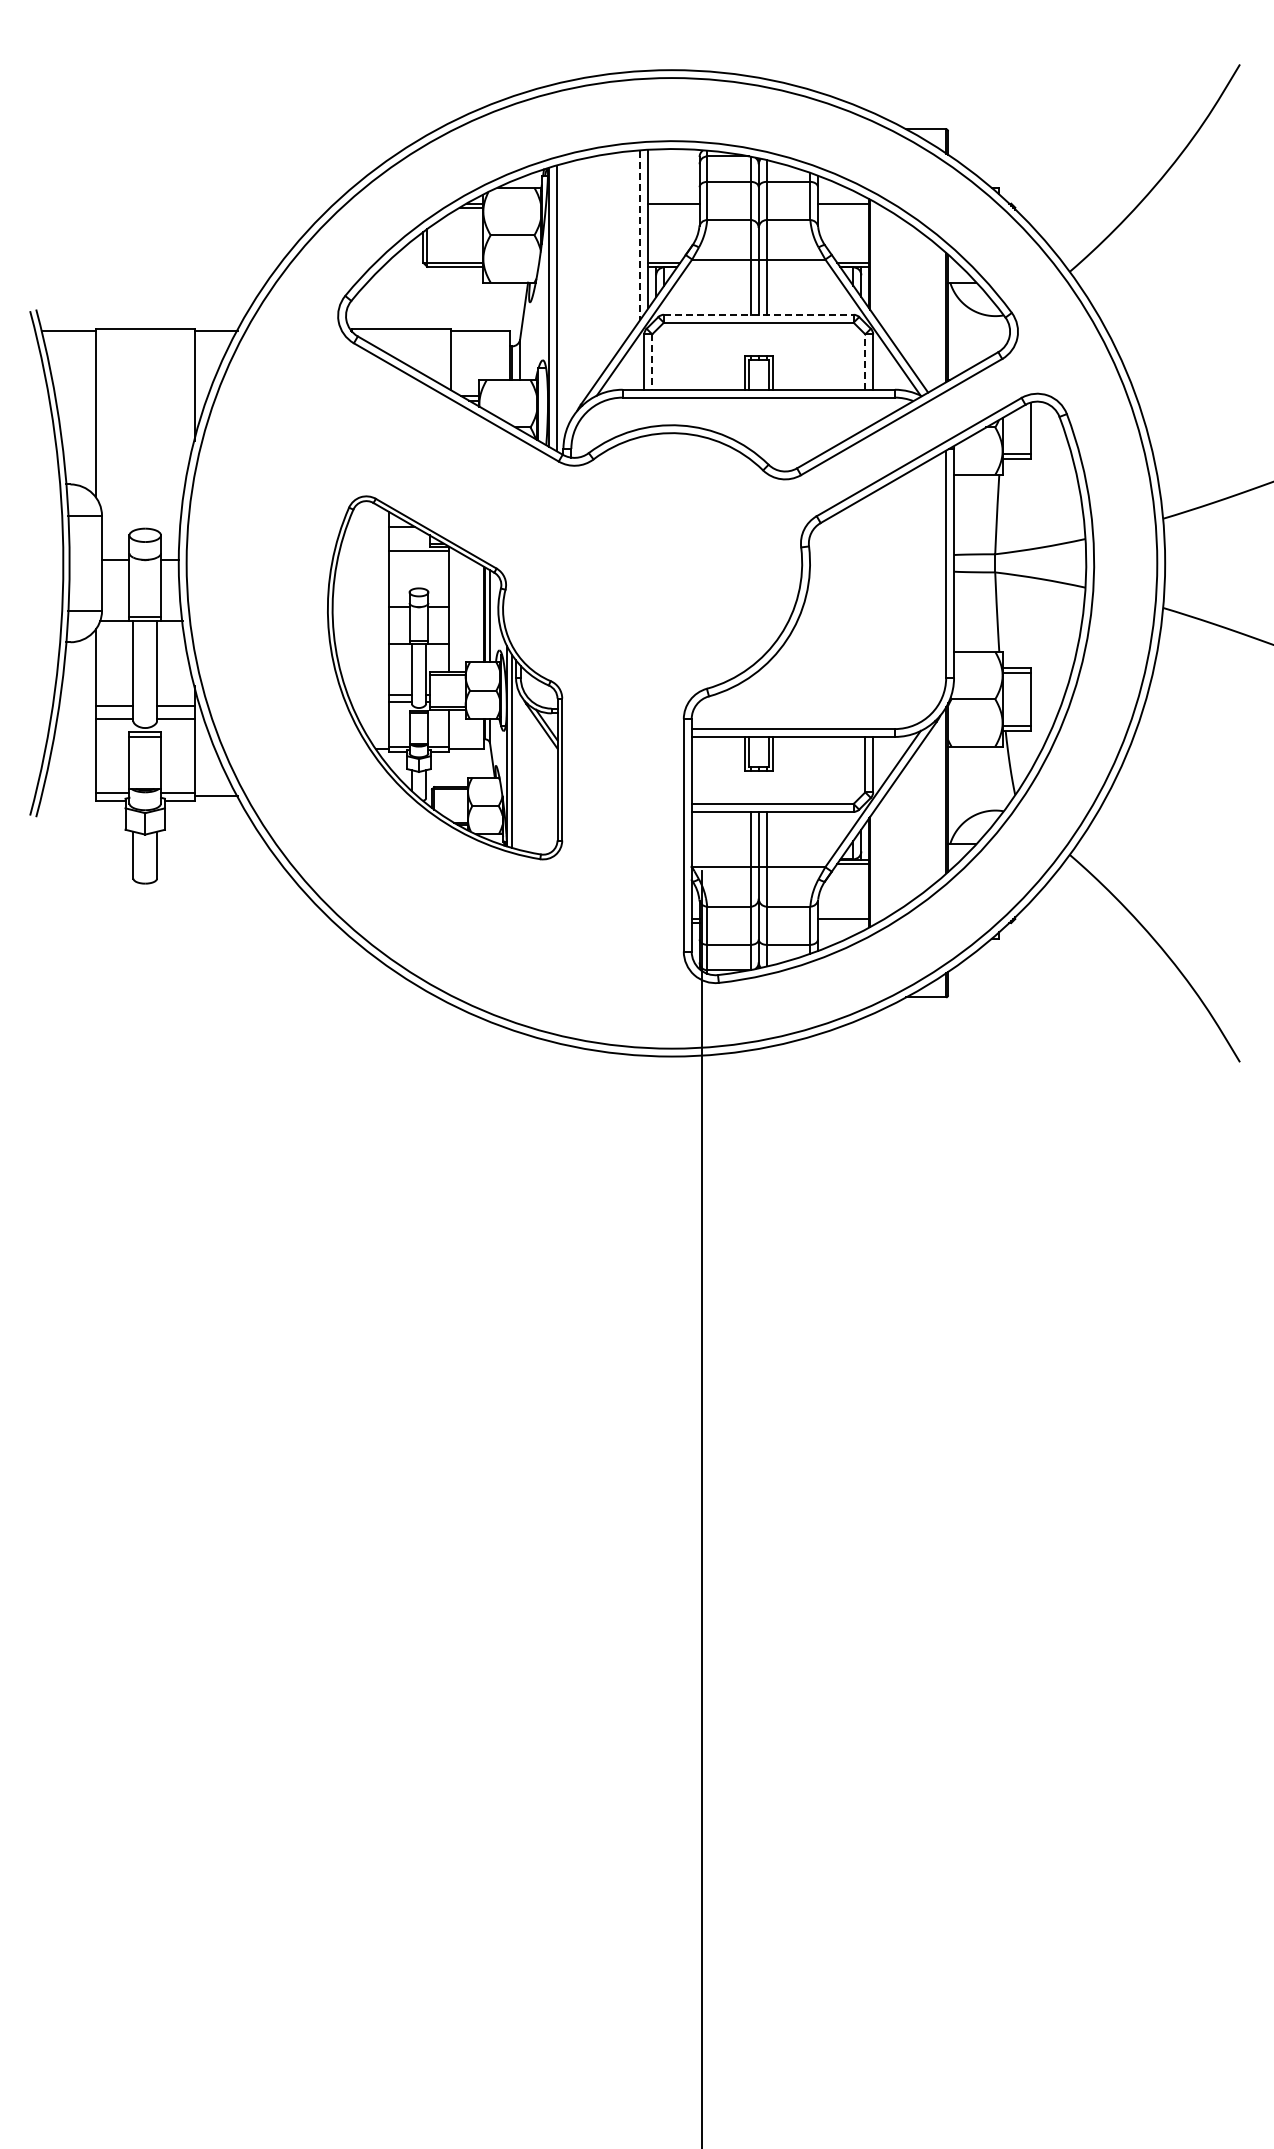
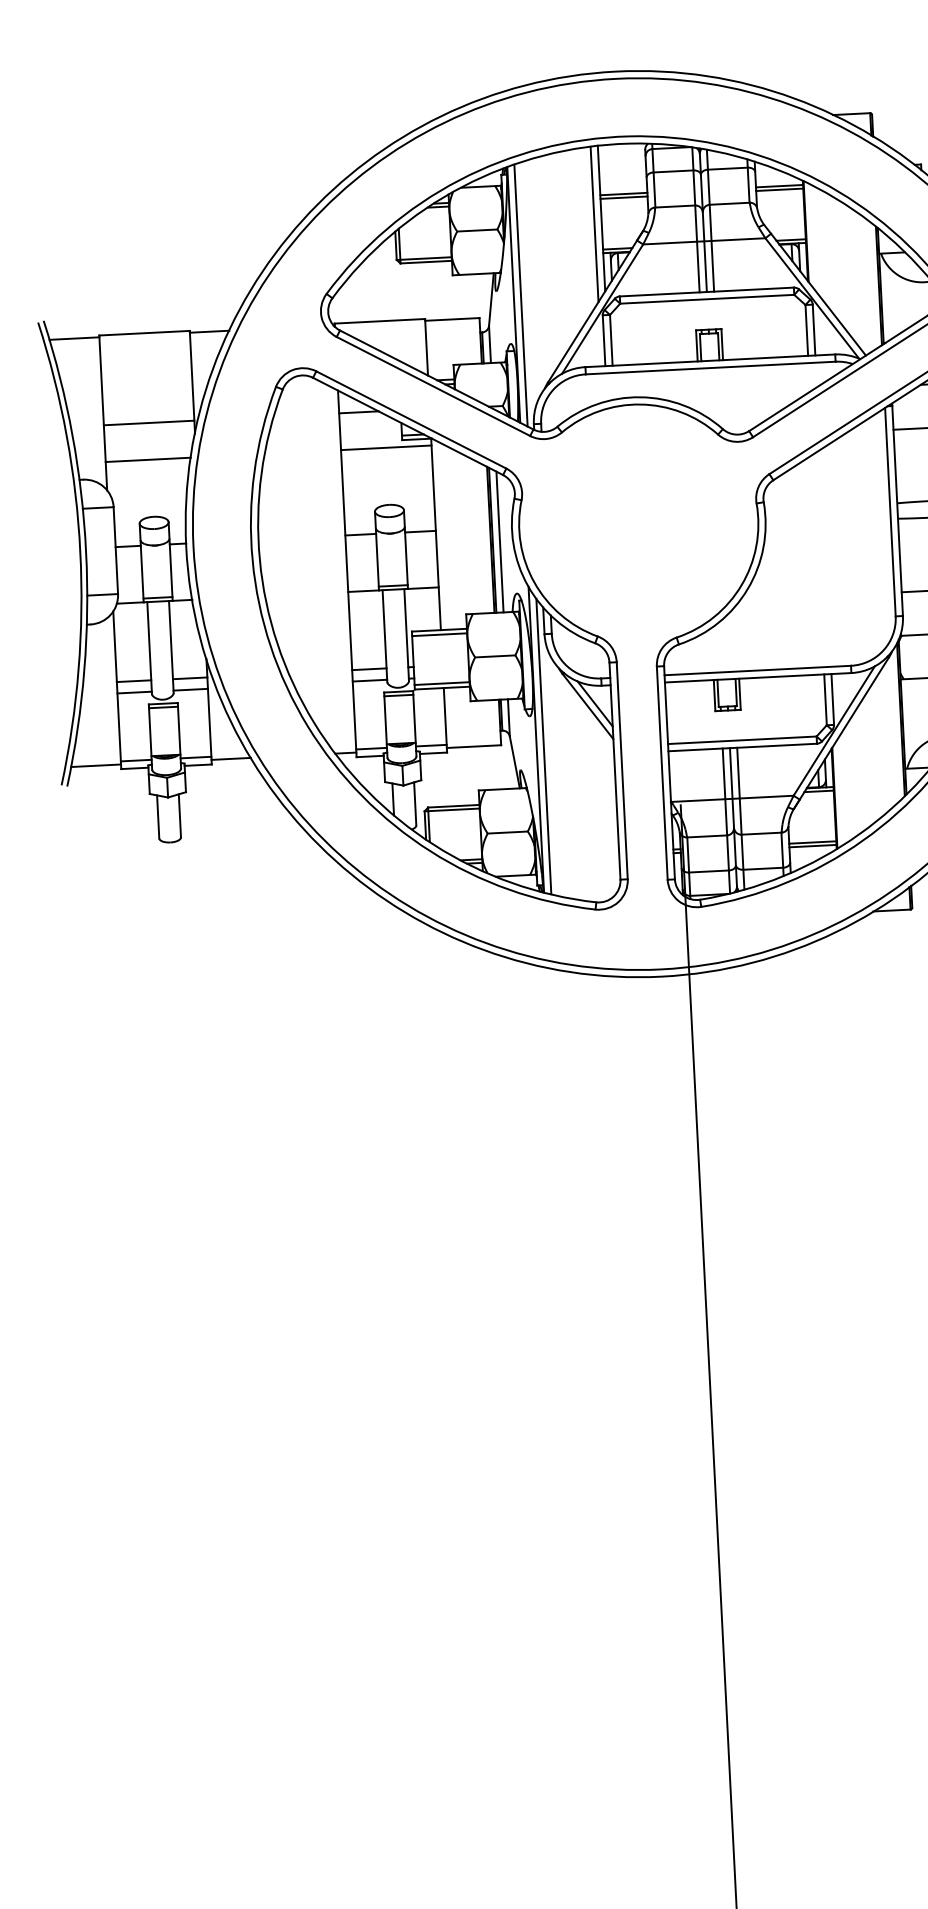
line: (673, 207) -> (623, 197), added
line: (843, 207) -> (779, 189), added
line: (640, 235) -> (594, 224), dashed -> solid
line: (758, 314) -> (706, 291), dashed -> solid
line: (652, 362) -> (611, 340), dashed -> solid
line: (865, 362) -> (807, 330), dashed -> solid
line: (144, 426) -> (148, 423), added
line: (141, 466) -> (147, 459), added
part: (444, 677) -> (435, 639), size x1.67
line: (68, 796) -> (95, 766), added
line: (843, 923) -> (812, 846), added

